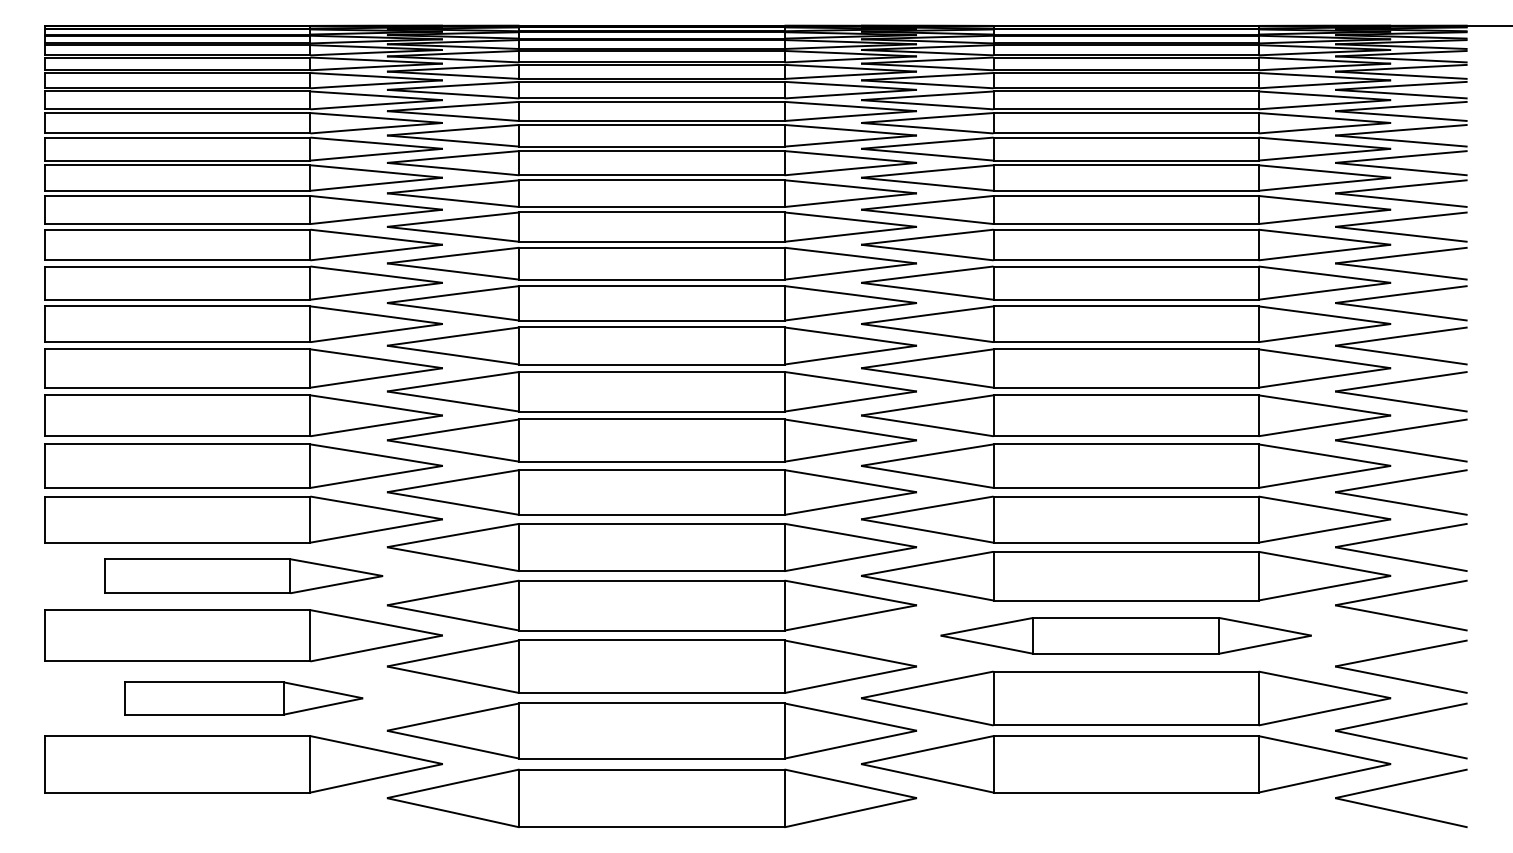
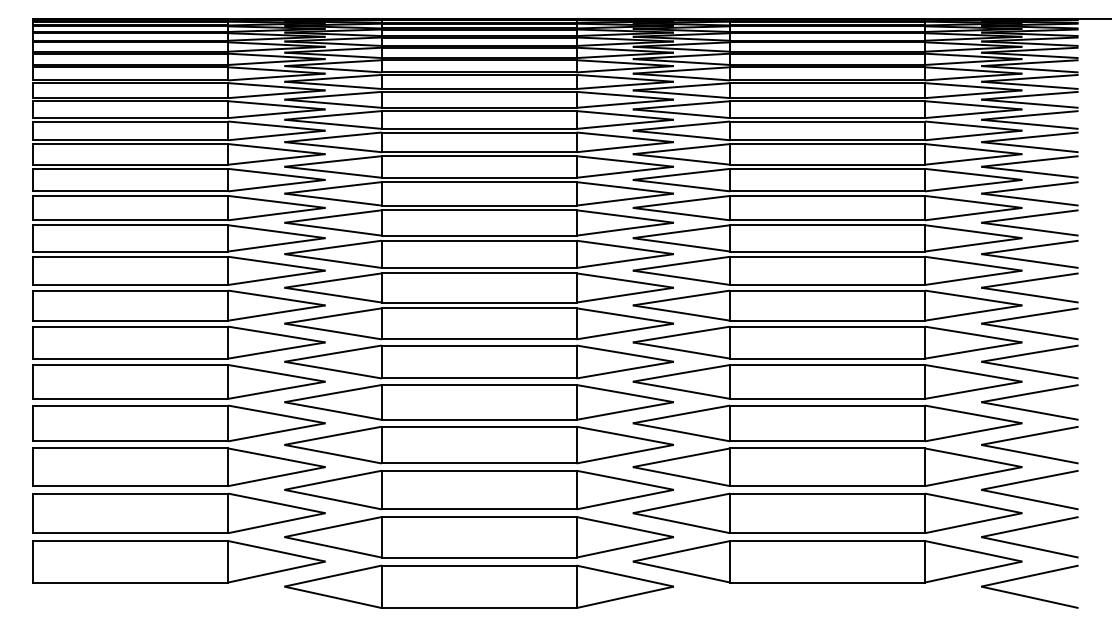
part: (243, 576) -> (178, 423), size x1.43
part: (1126, 635) -> (827, 467), size x1.43
part: (243, 698) -> (178, 513), size x1.67

